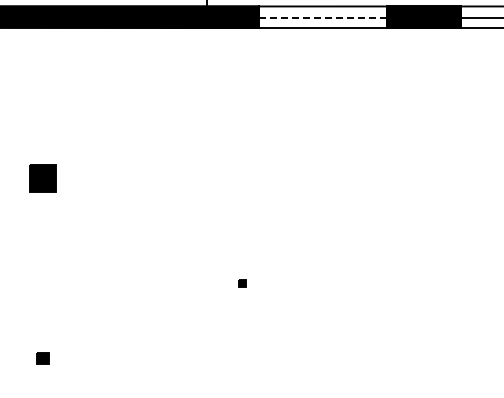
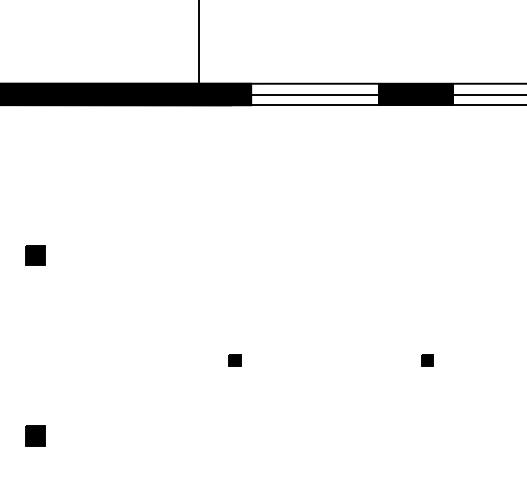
line: (323, 17) -> (315, 94), dashed -> solid
part: (43, 178) -> (35, 255), size x0.71
part: (242, 283) -> (234, 360), size x1.67
part: (435, 283) -> (427, 360), added
part: (43, 358) -> (35, 435), size x1.67

